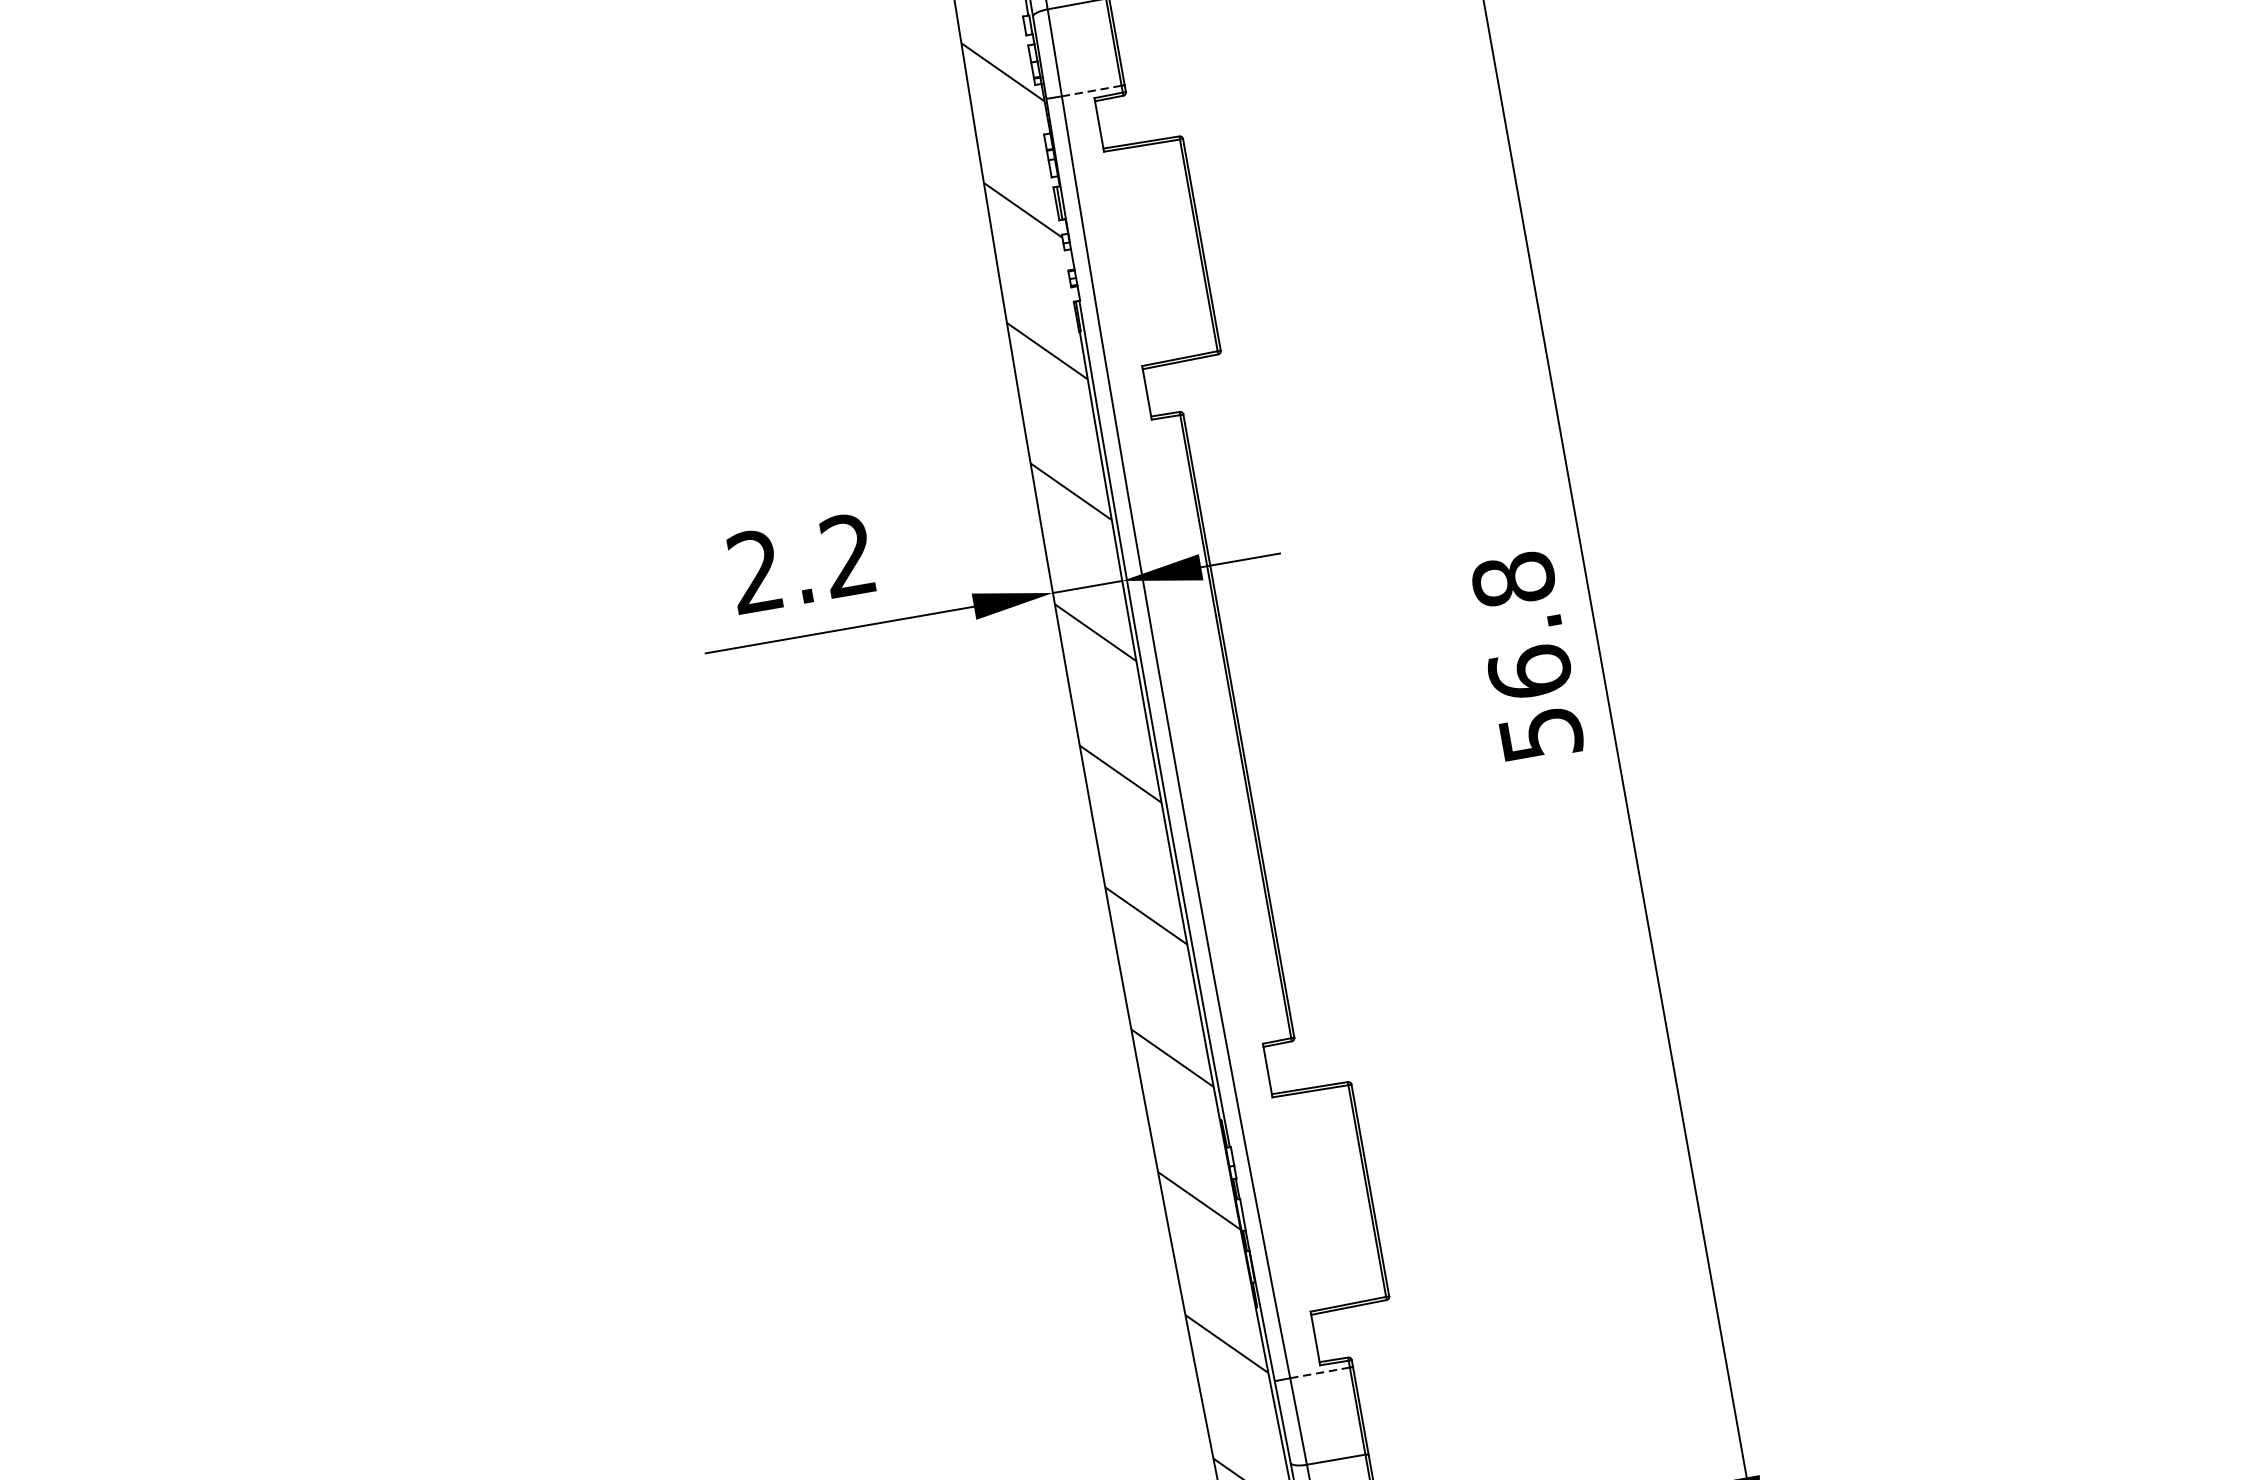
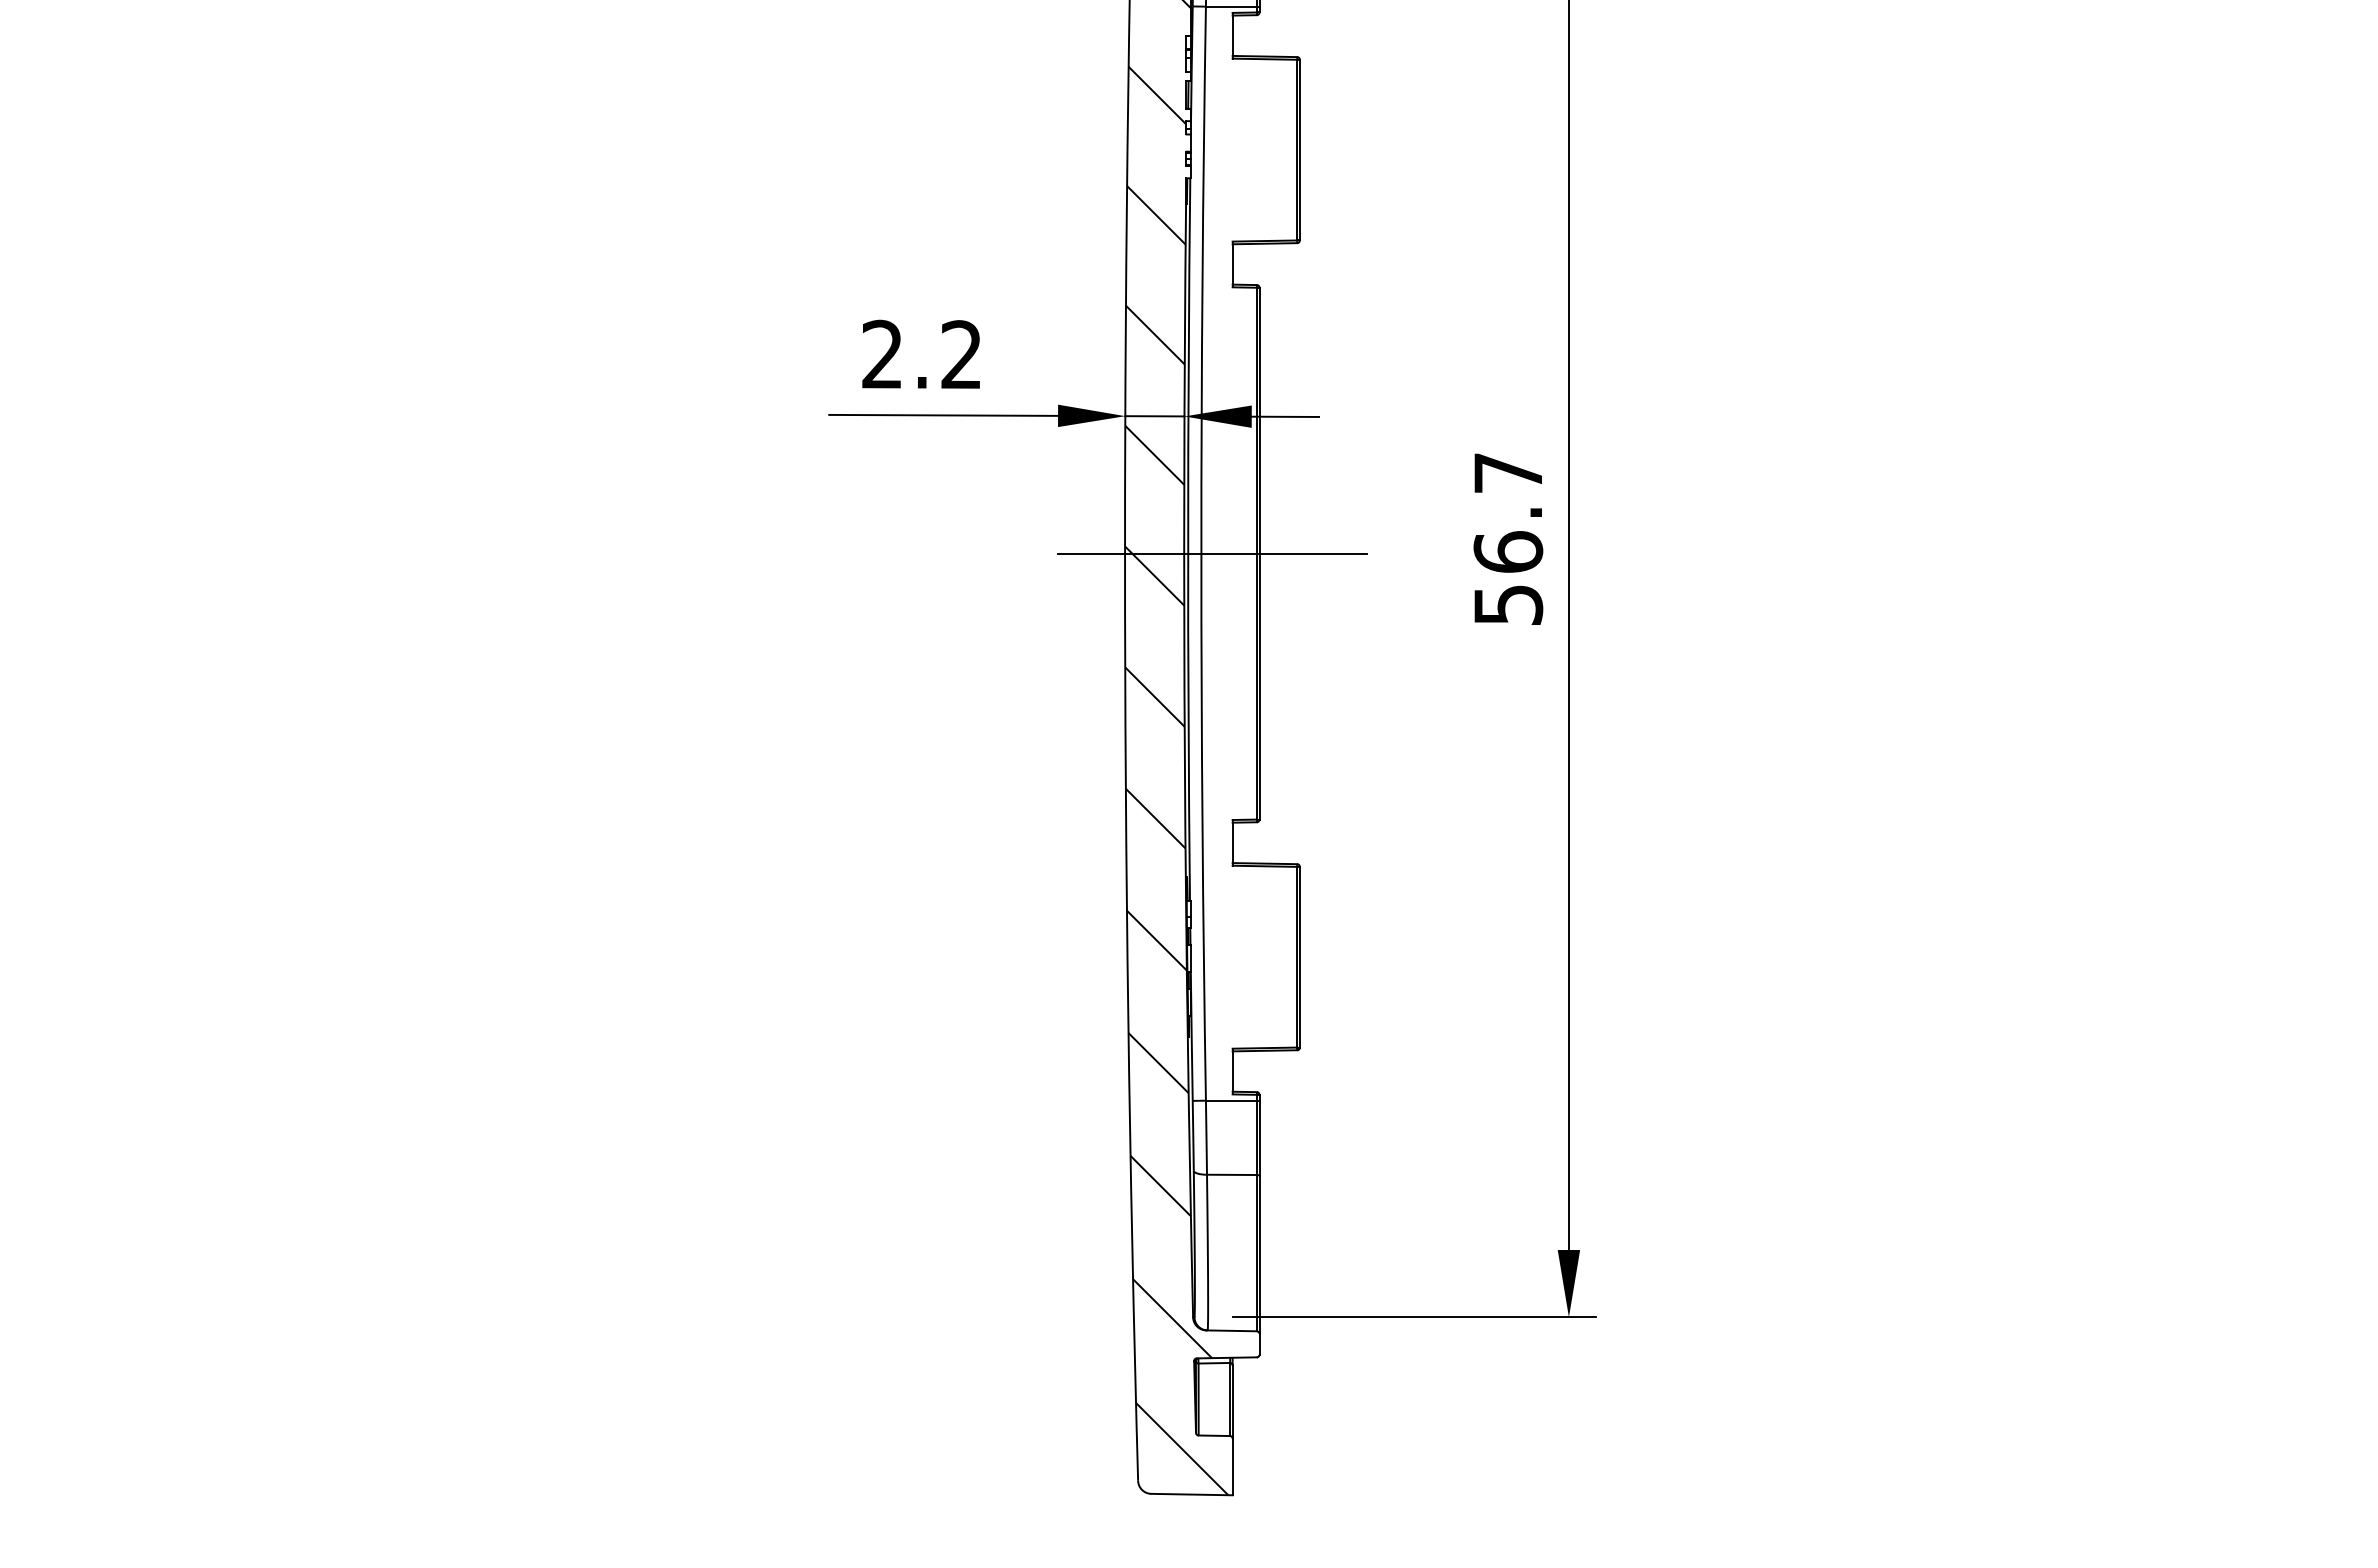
line: (1090, 91) -> (1230, 6), dashed -> solid
text: (1513, 579) -> (1508, 472), 56.8 -> 56.7
line: (1183, 735) -> (1212, 553), added
line: (1318, 1372) -> (1230, 1100), dashed -> solid

